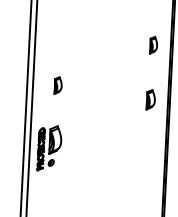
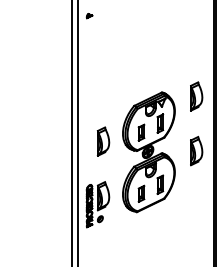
part: (153, 45) -> (196, 96), size x1.67
part: (58, 85) -> (103, 141), size x1.67
part: (102, 98) -> (148, 152), added
part: (150, 99) -> (196, 150), size x1.43

